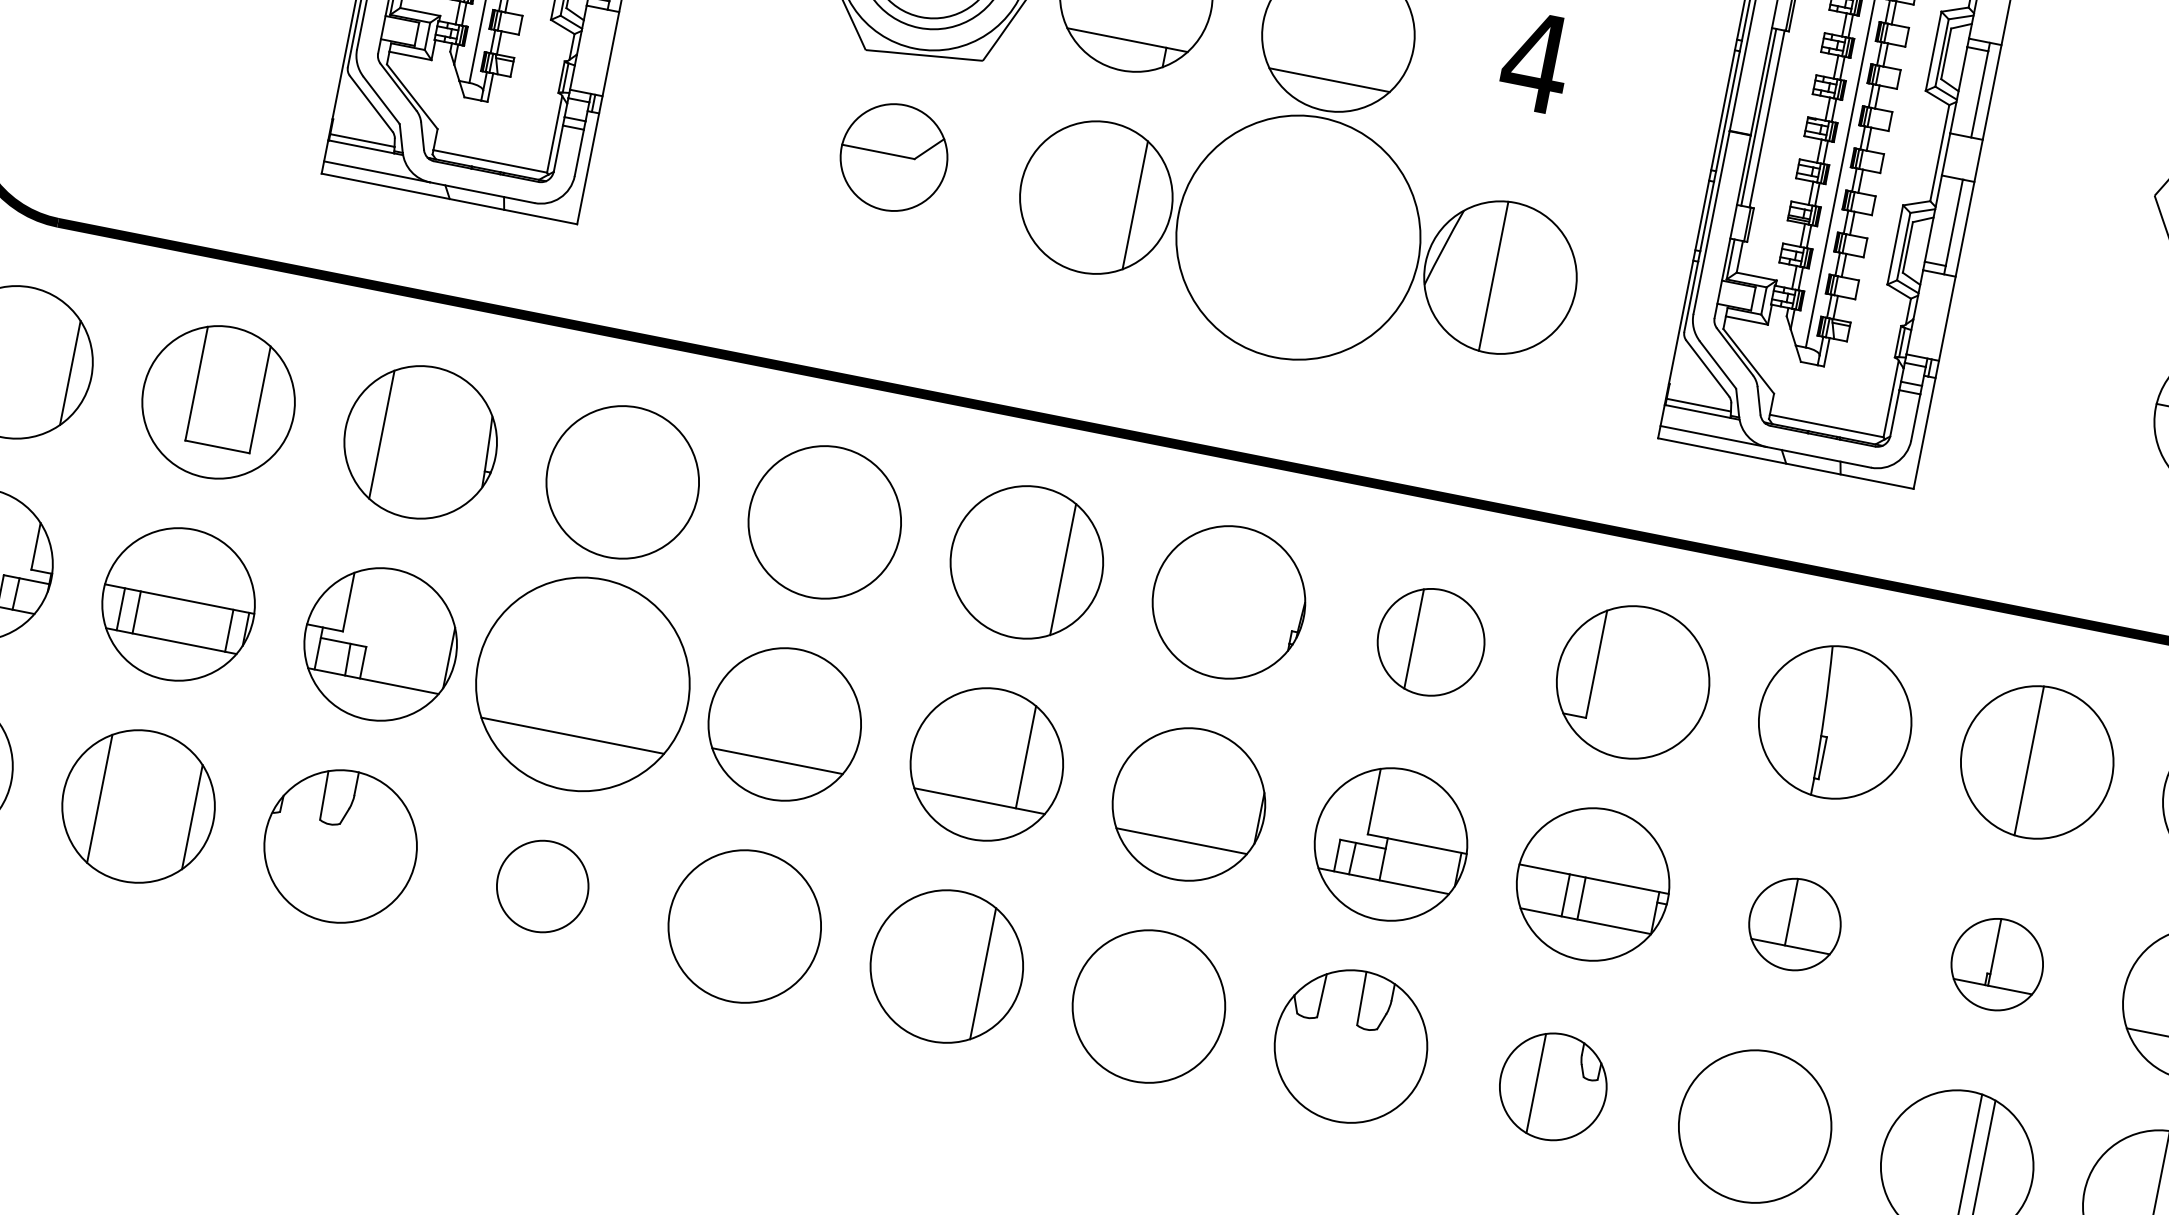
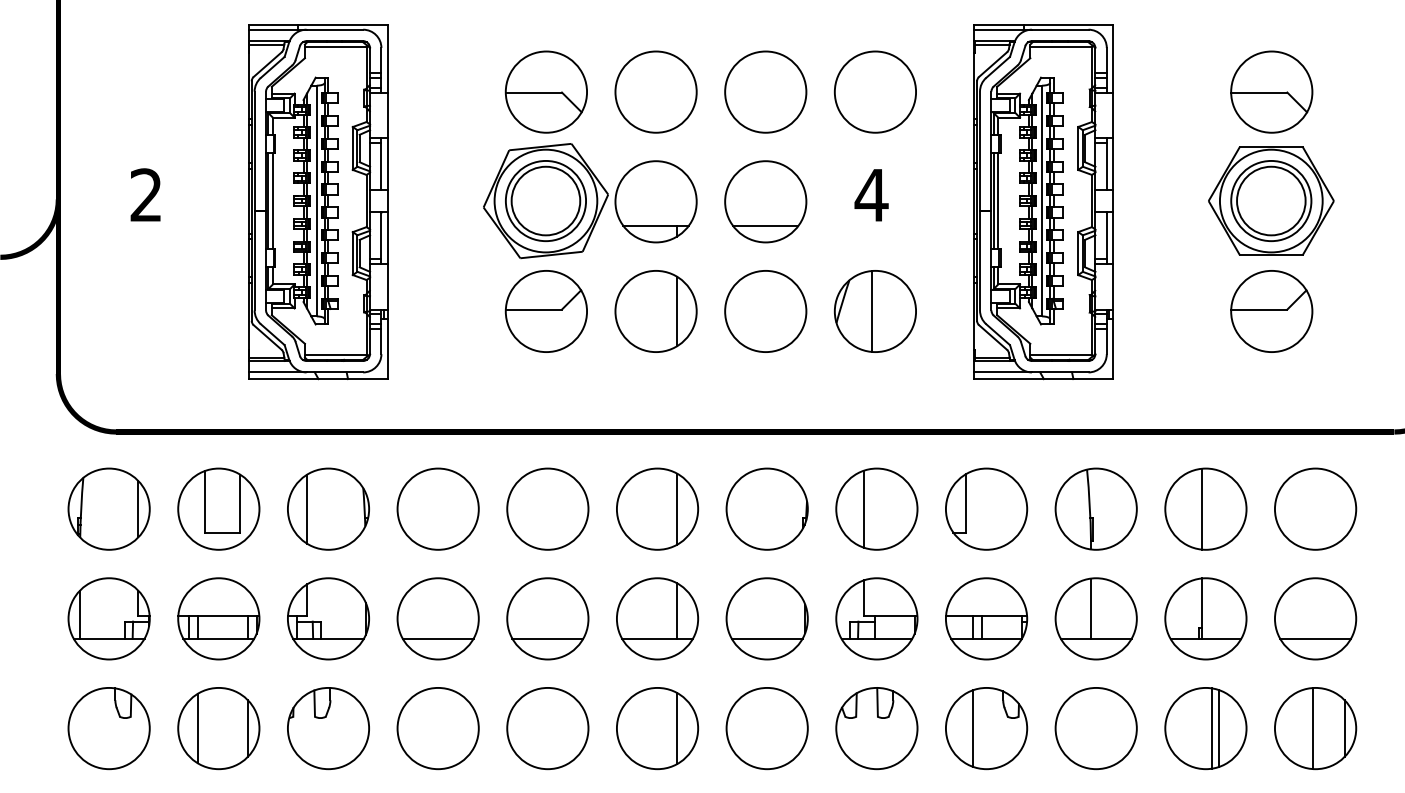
part: (892, 157) -> (545, 311), size x1.43
circle: (1297, 237) -> (765, 311), size x0.62
part: (1430, 641) -> (876, 508), size x1.43
part: (581, 683) -> (437, 618), size x0.71
circle: (541, 886) -> (437, 728), size x1.67
part: (1793, 923) -> (1095, 618), size x1.67
part: (1996, 963) -> (1205, 618), size x1.67
part: (1552, 1086) -> (986, 728), size x1.43

